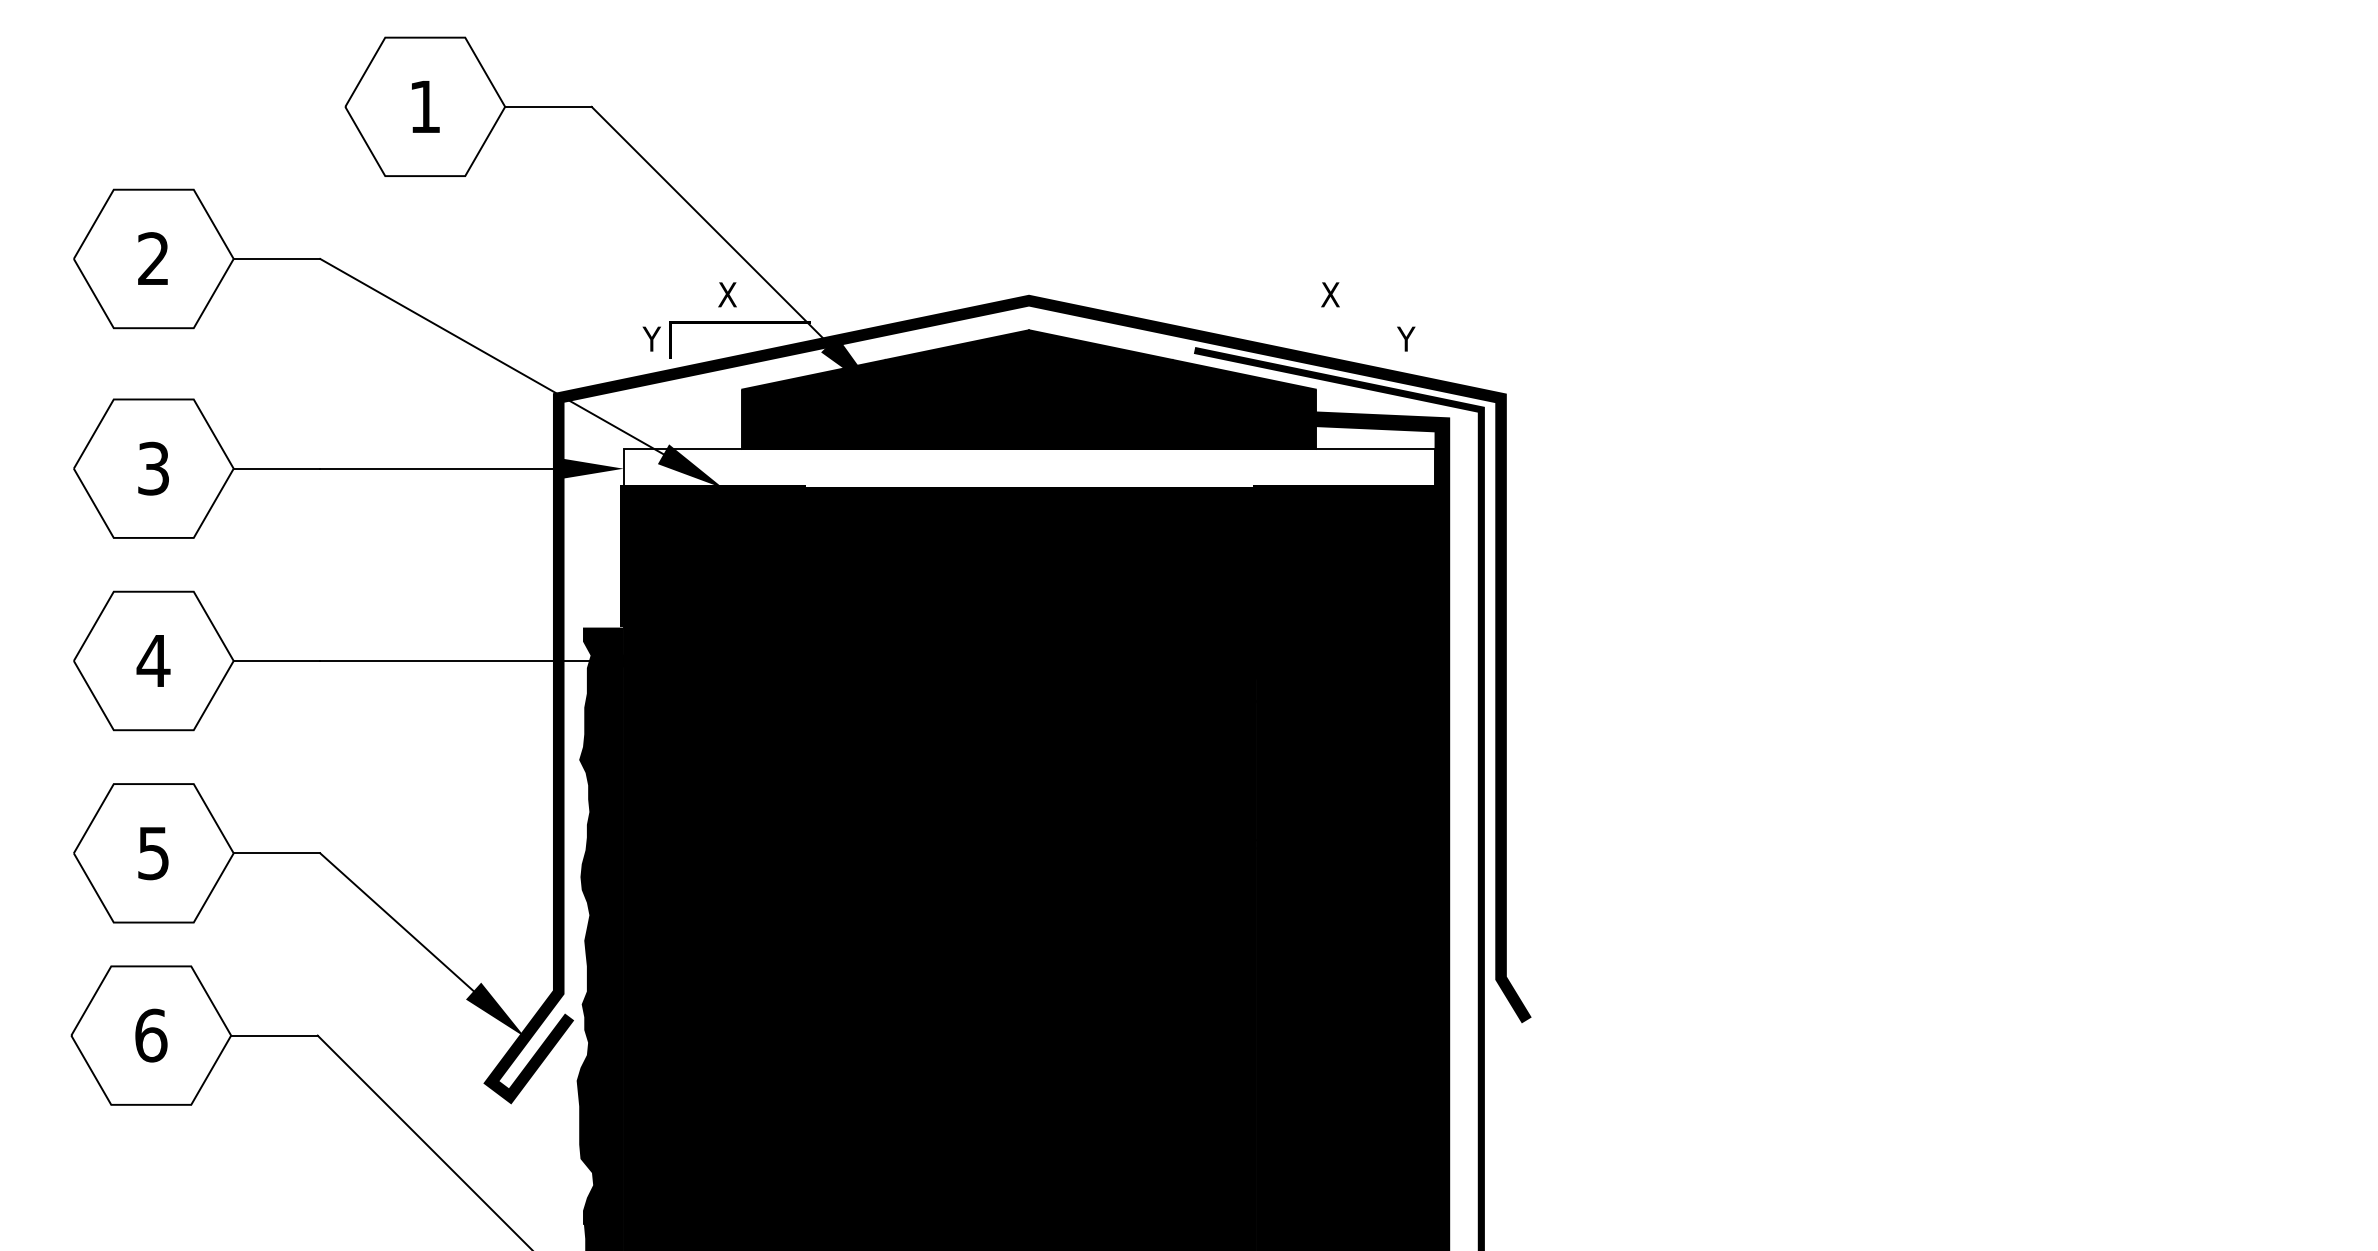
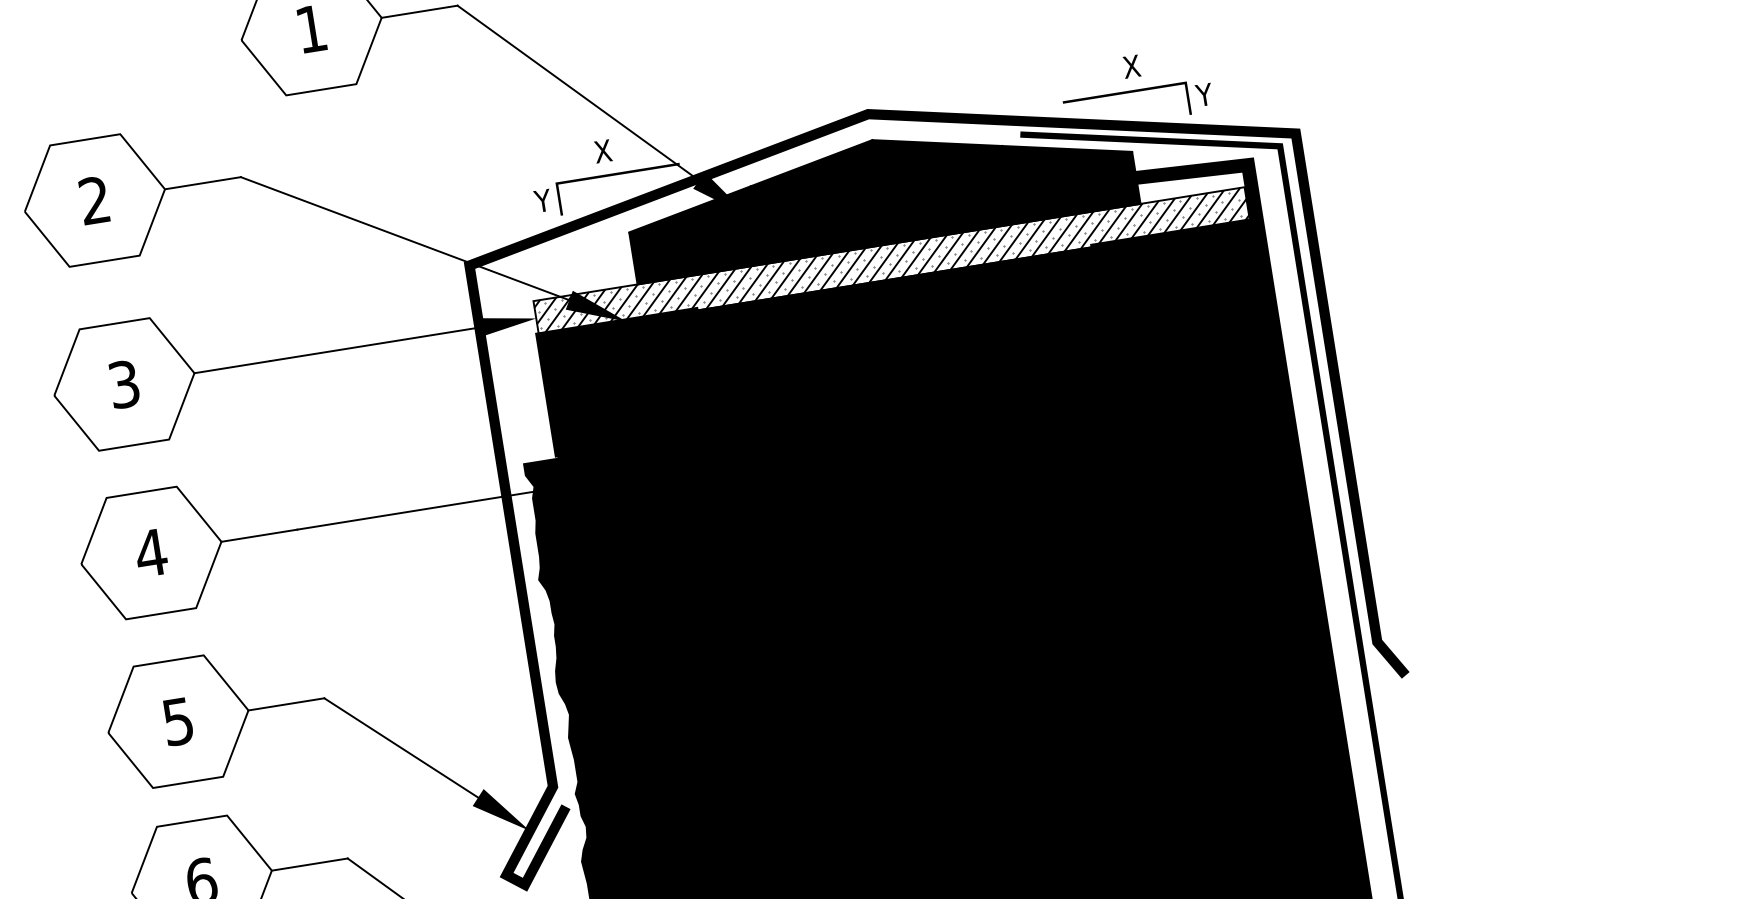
line: (1318, 323) -> (1125, 93), added
hatch: (1028, 468) -> (891, 261), added

